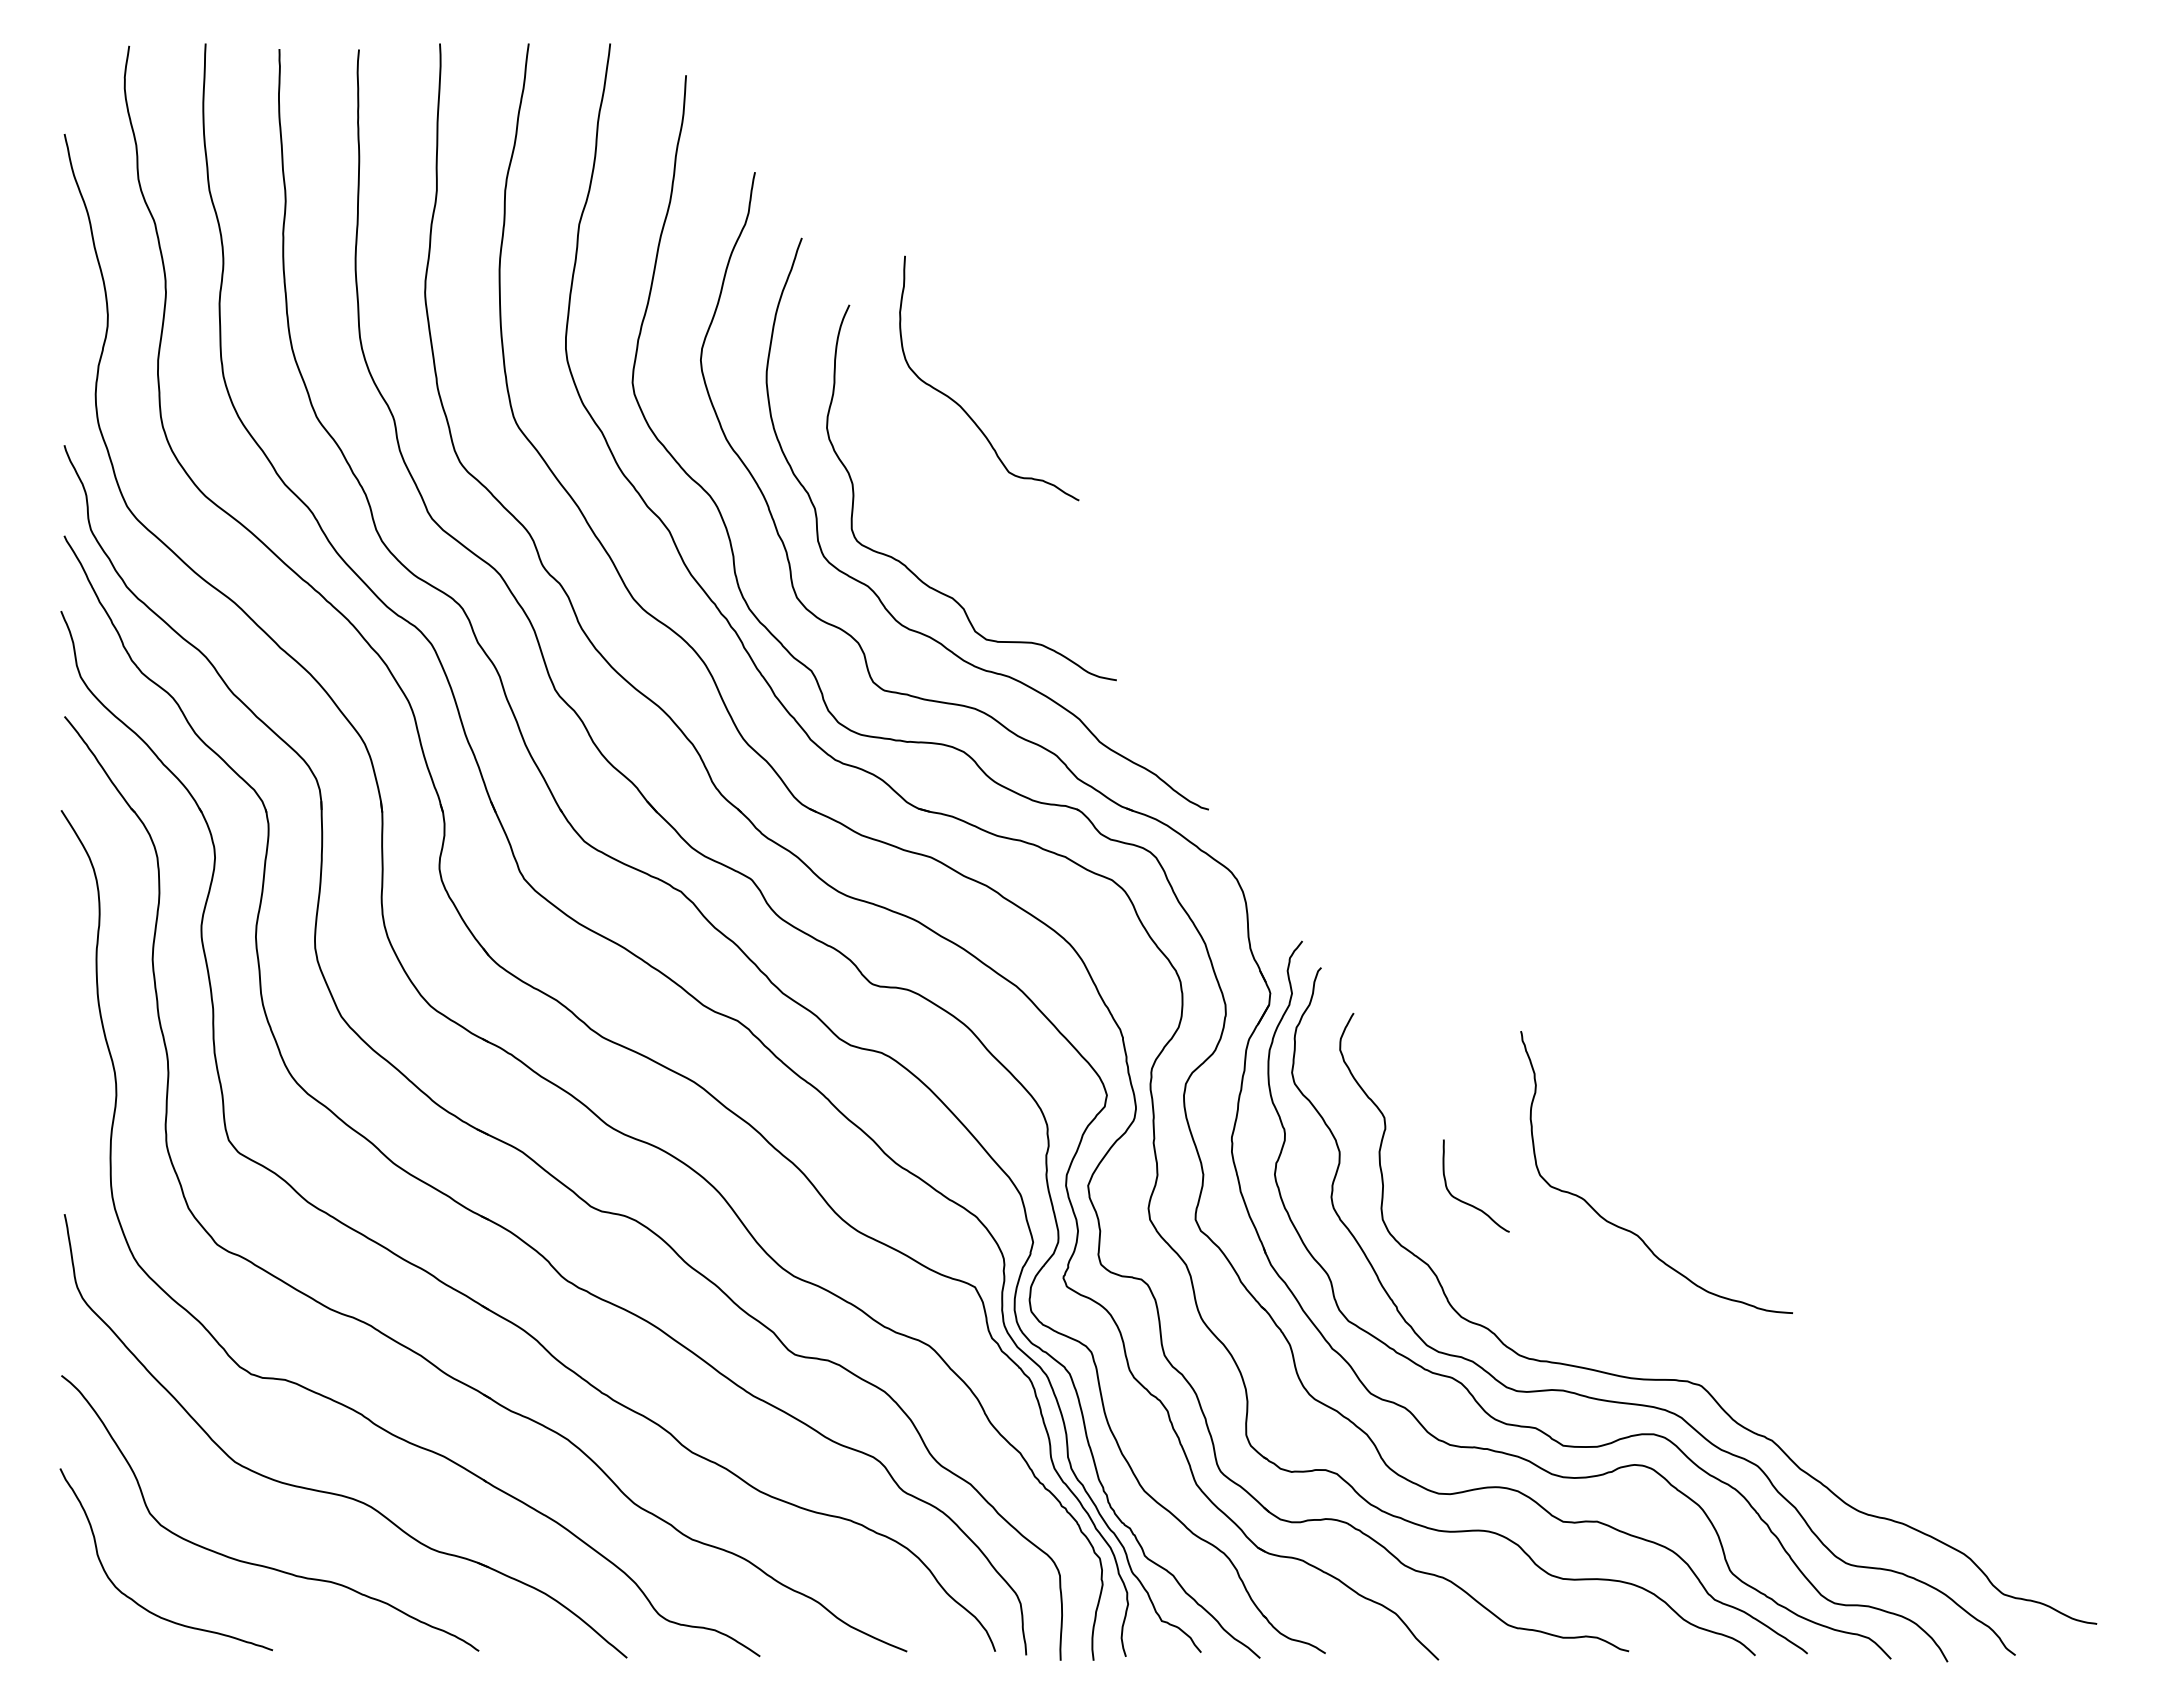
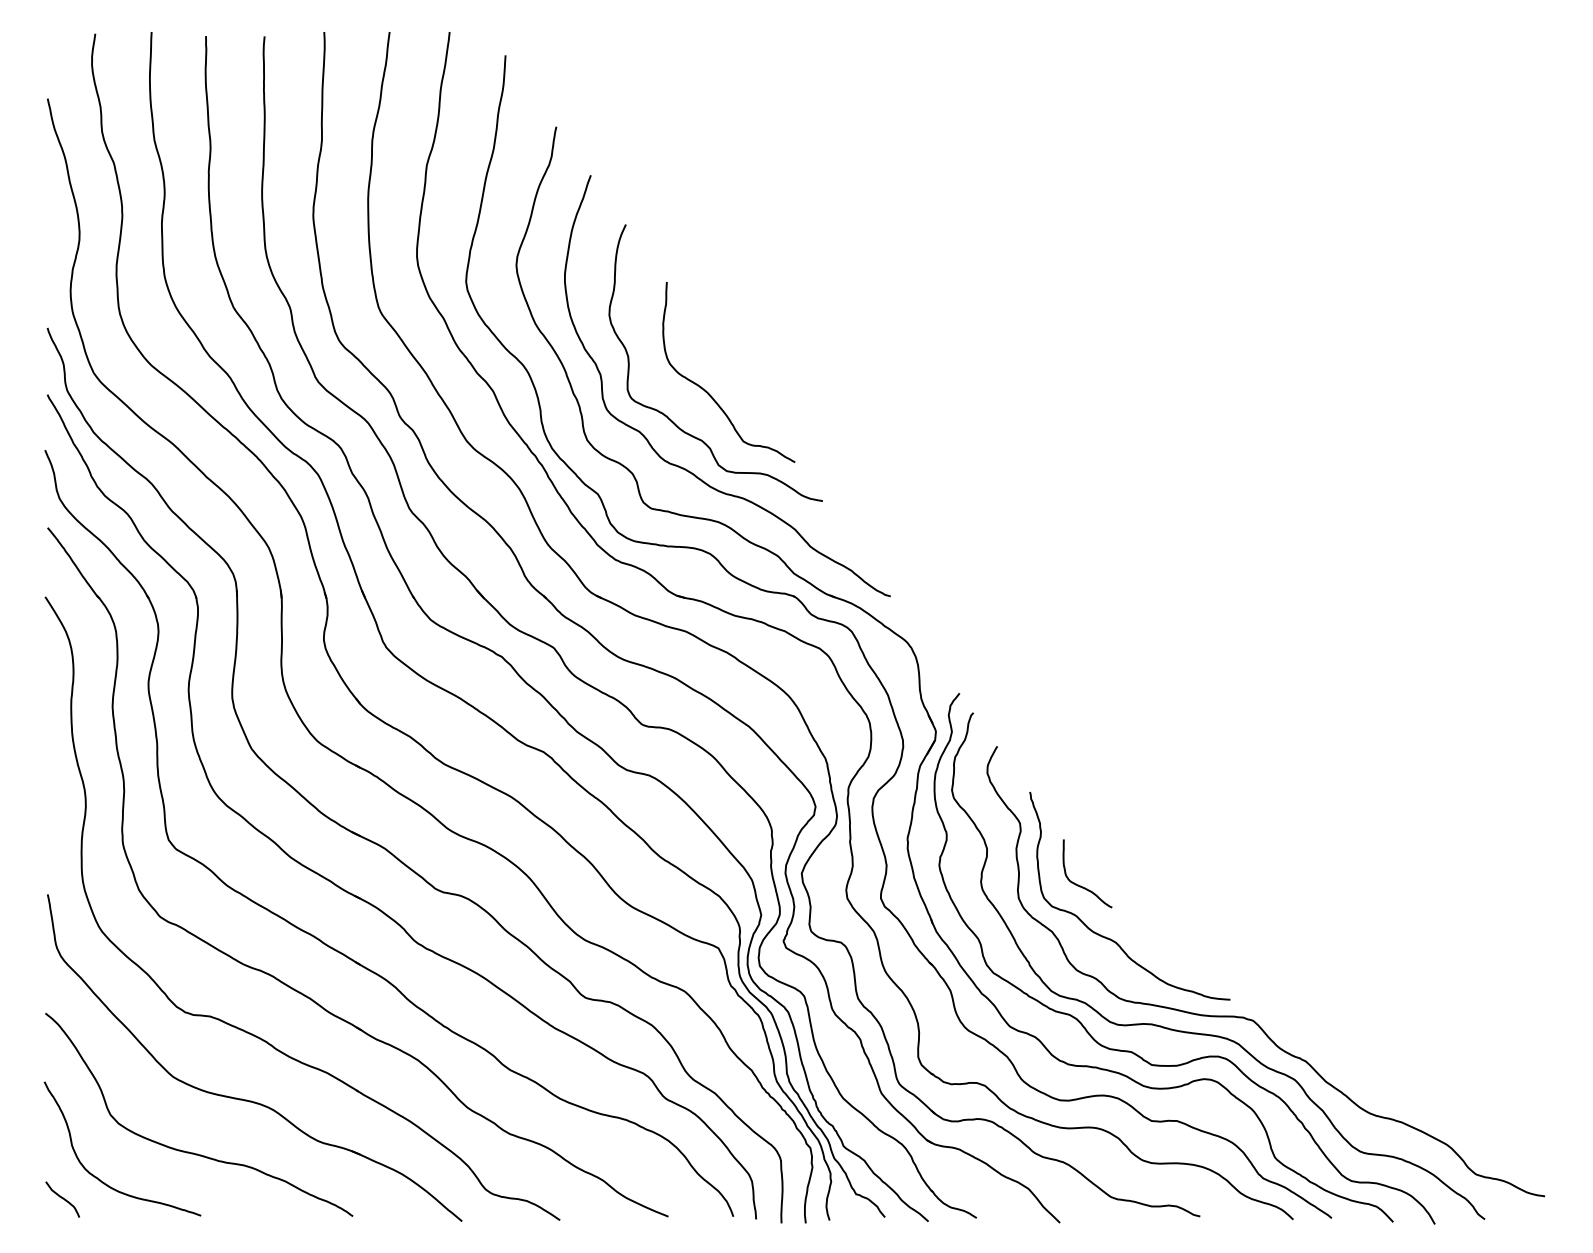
curve: (961, 406) -> (708, 392), moved
curve: (1628, 1229) -> (1109, 938), moved
curve: (84, 1627) -> (62, 1198), added

